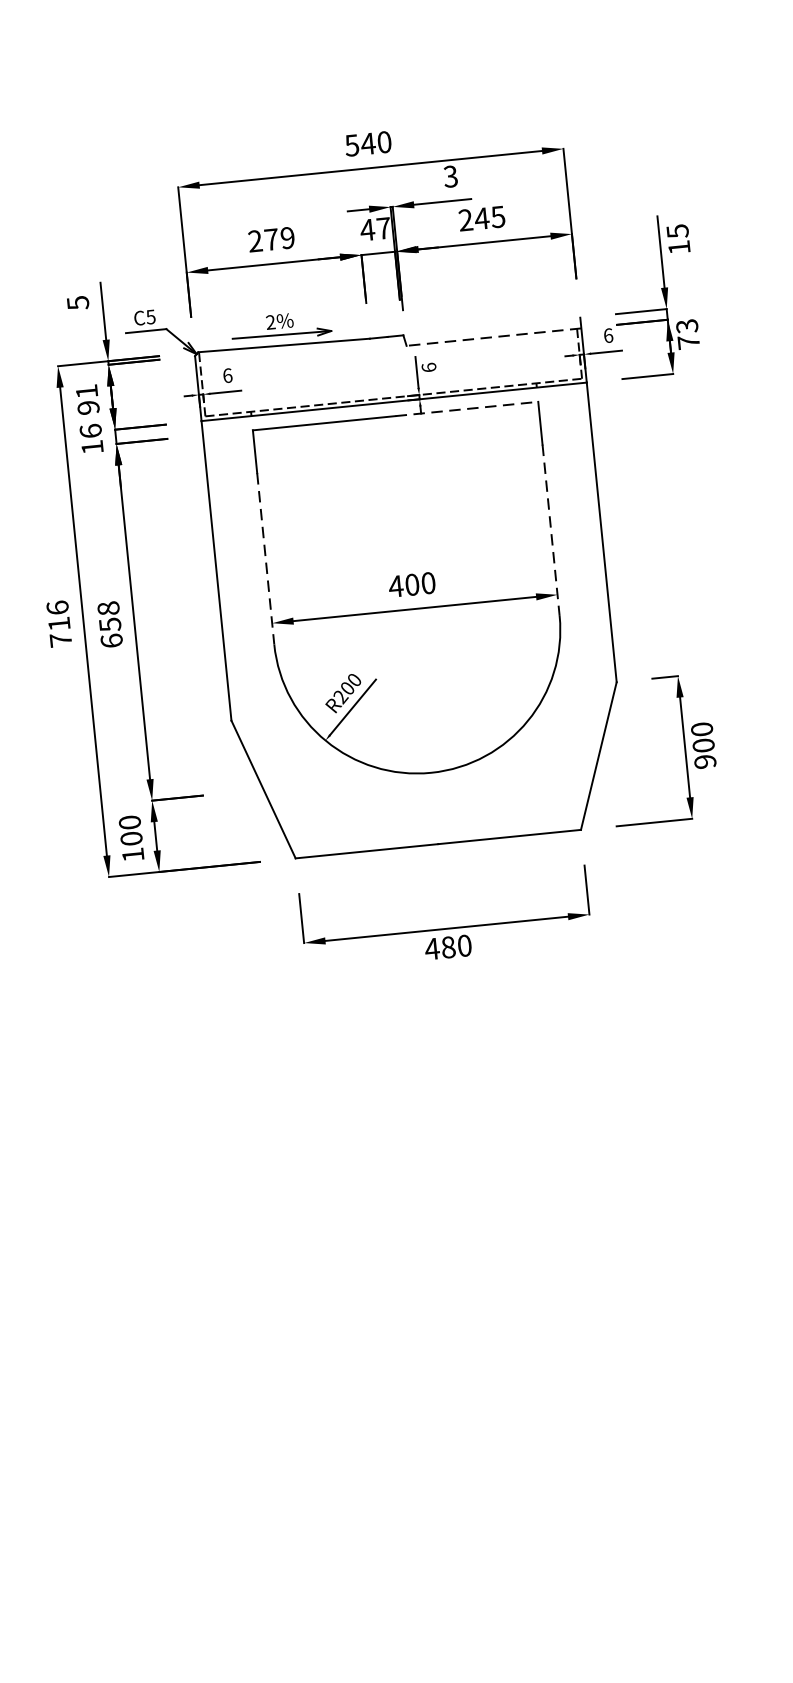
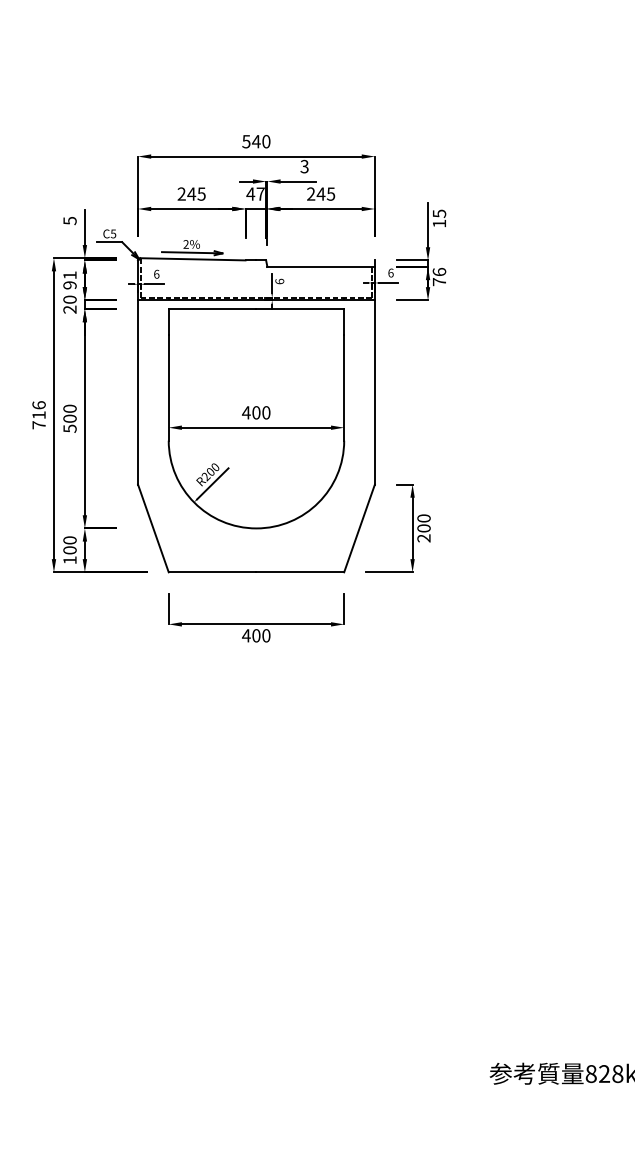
text: (279, 237) -> (196, 193), 279 -> 245
text: (687, 326) -> (439, 272), 73 -> 76
line: (494, 336) -> (321, 266), dashed -> solid
line: (467, 409) -> (300, 309), dashed -> solid
text: (90, 438) -> (69, 304), 16 -> 20
line: (551, 530) -> (344, 388), dashed -> solid
line: (265, 559) -> (168, 388), dashed -> solid
text: (109, 624) -> (69, 418), 658 -> 500
text: (706, 761) -> (424, 538), 900 -> 200
text: (448, 946) -> (256, 635), 480 -> 400

